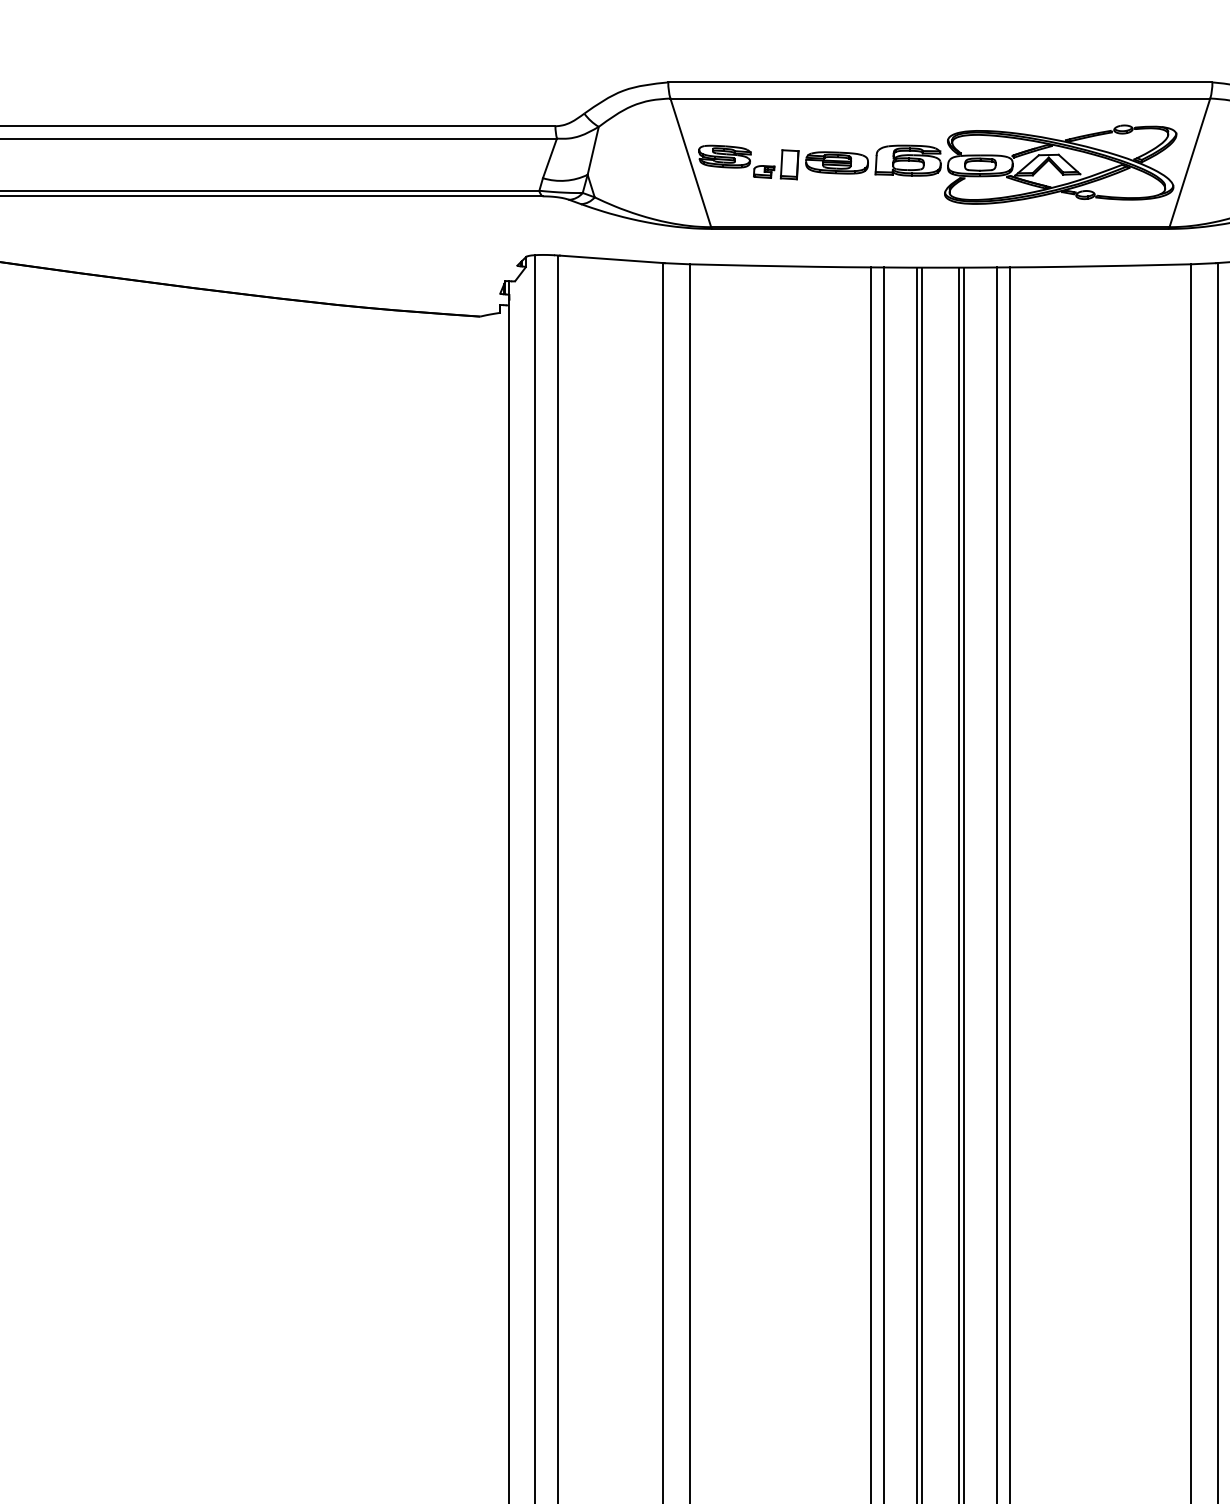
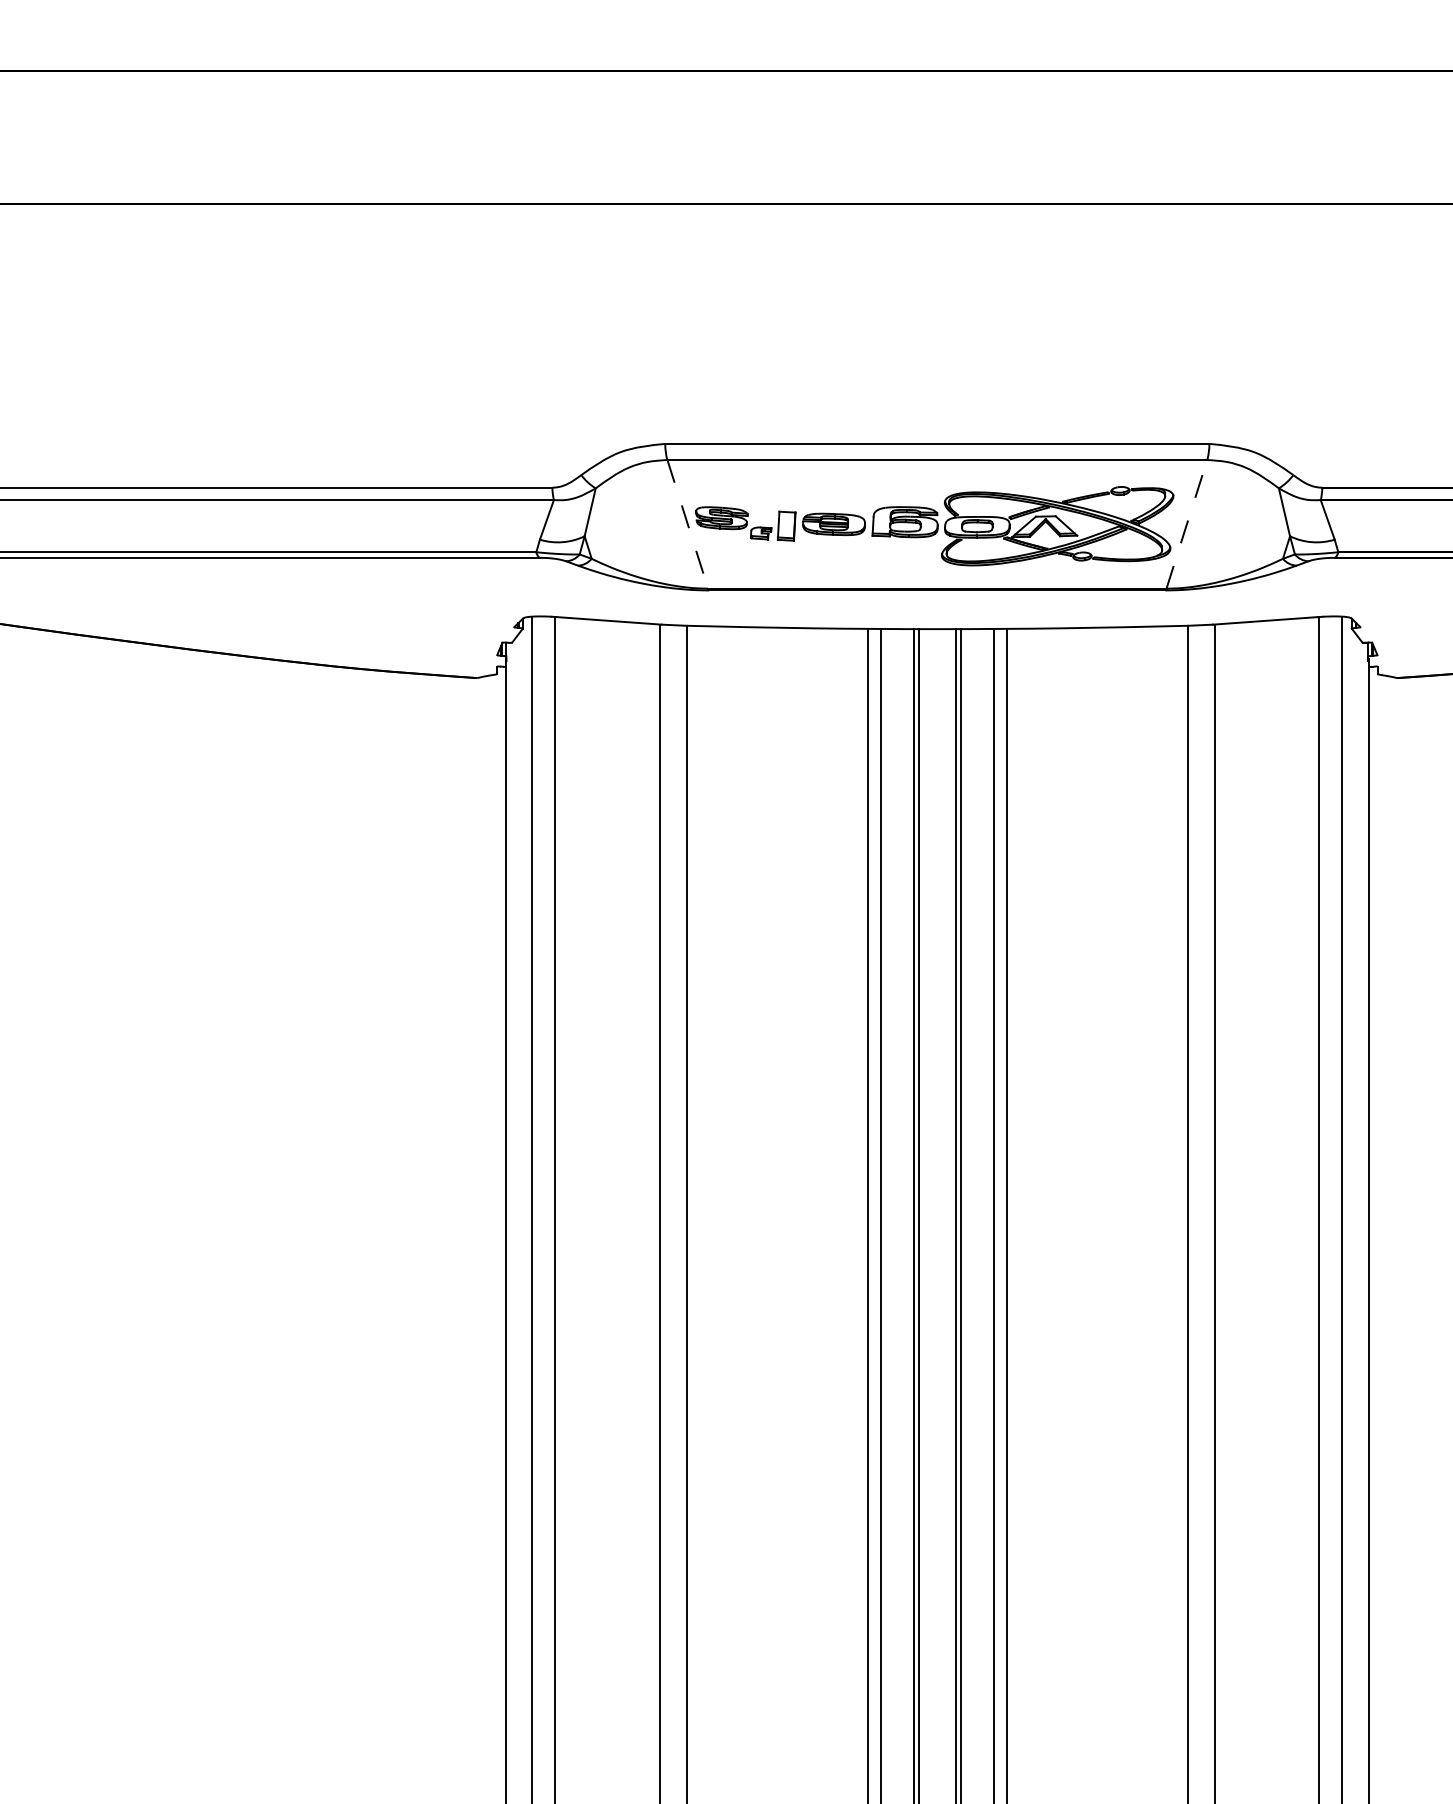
line: (1190, 162) -> (1187, 523), solid -> dashed
line: (690, 163) -> (687, 524), solid -> dashed

